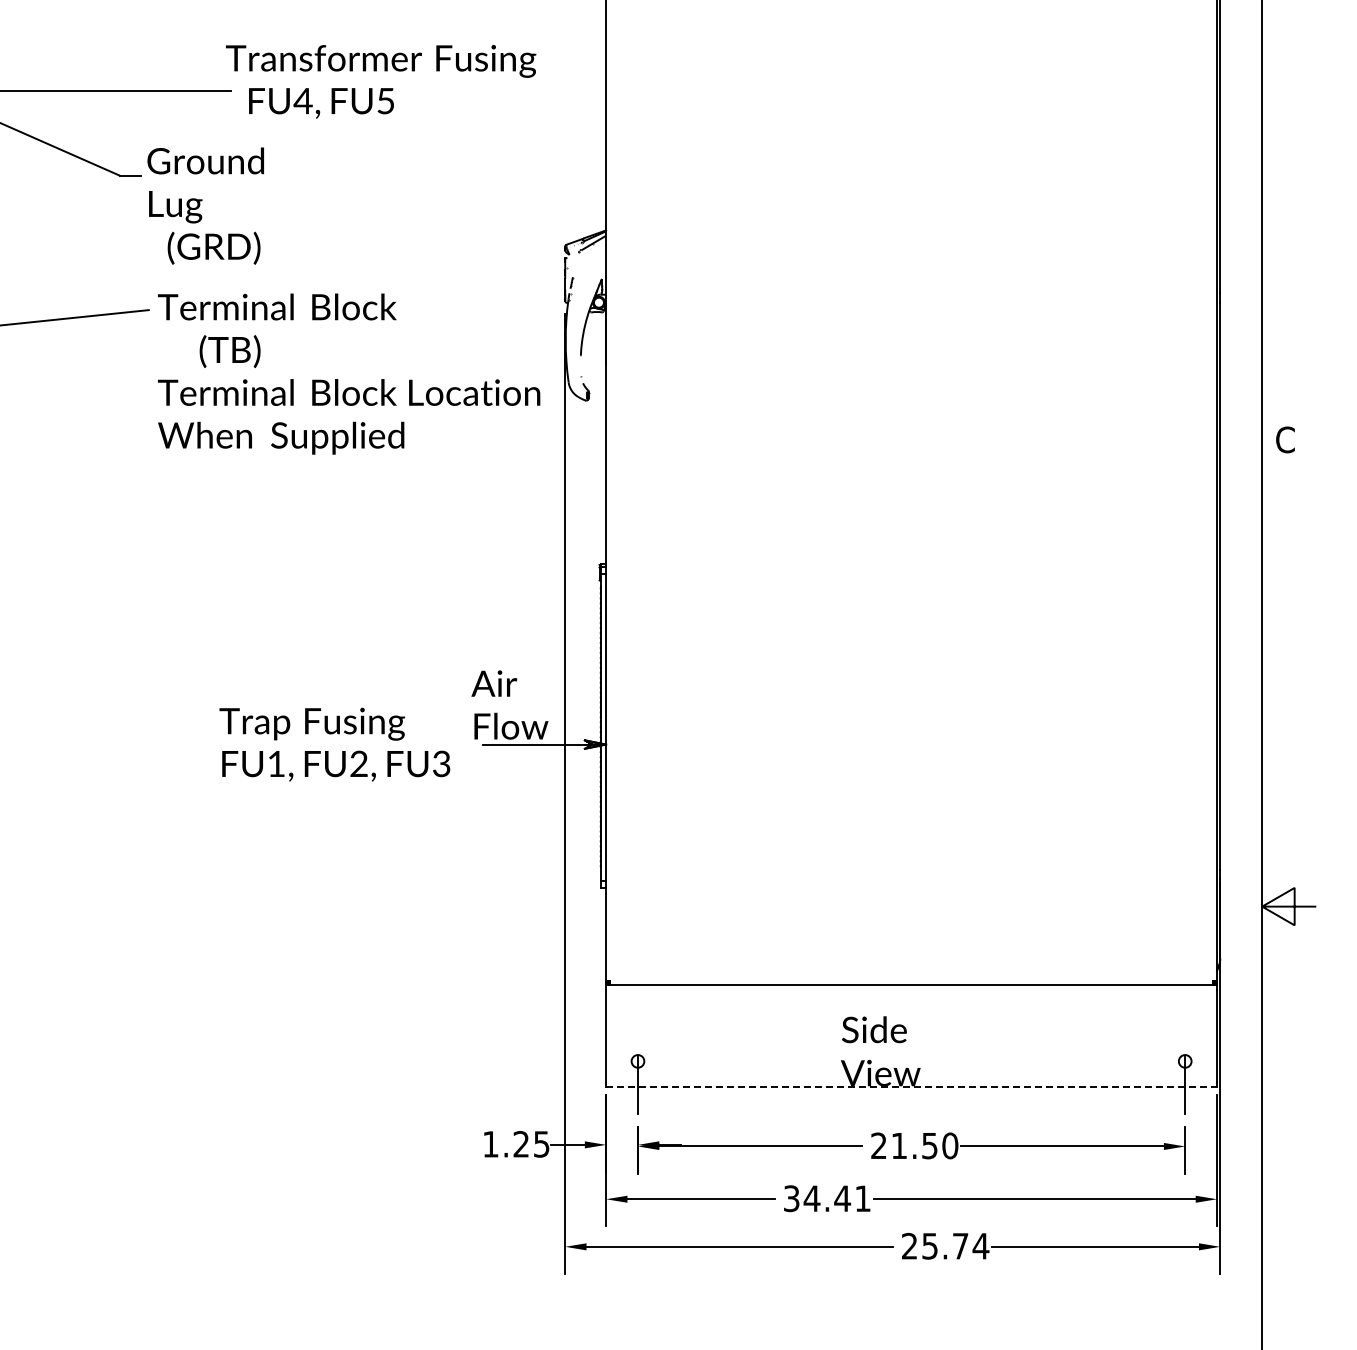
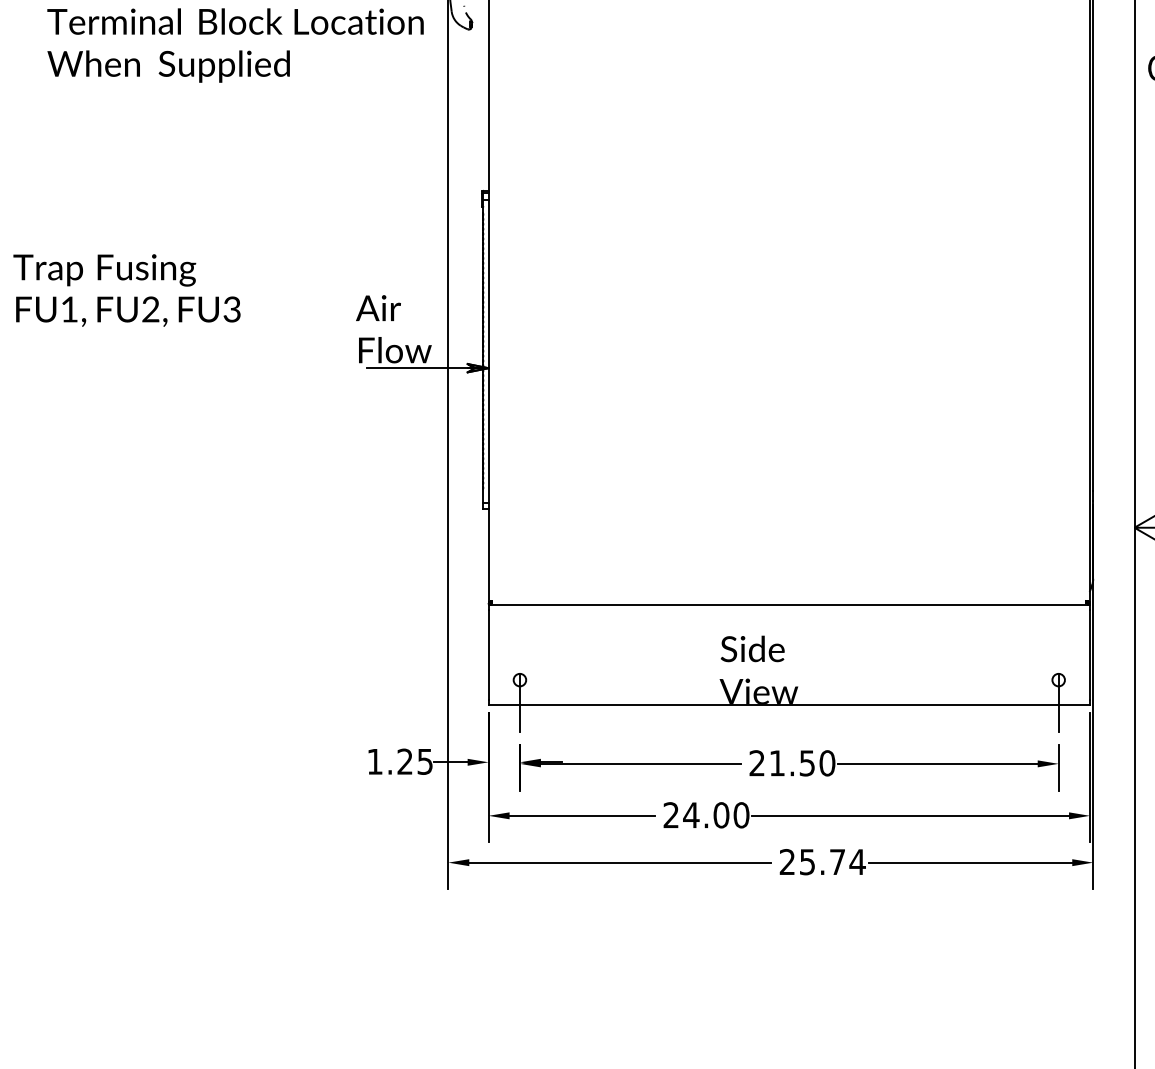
text: (334, 744) -> (126, 290), moved
line: (912, 1086) -> (790, 704), dashed -> solid
text: (827, 1198) -> (706, 815), 34.41 -> 24.00

